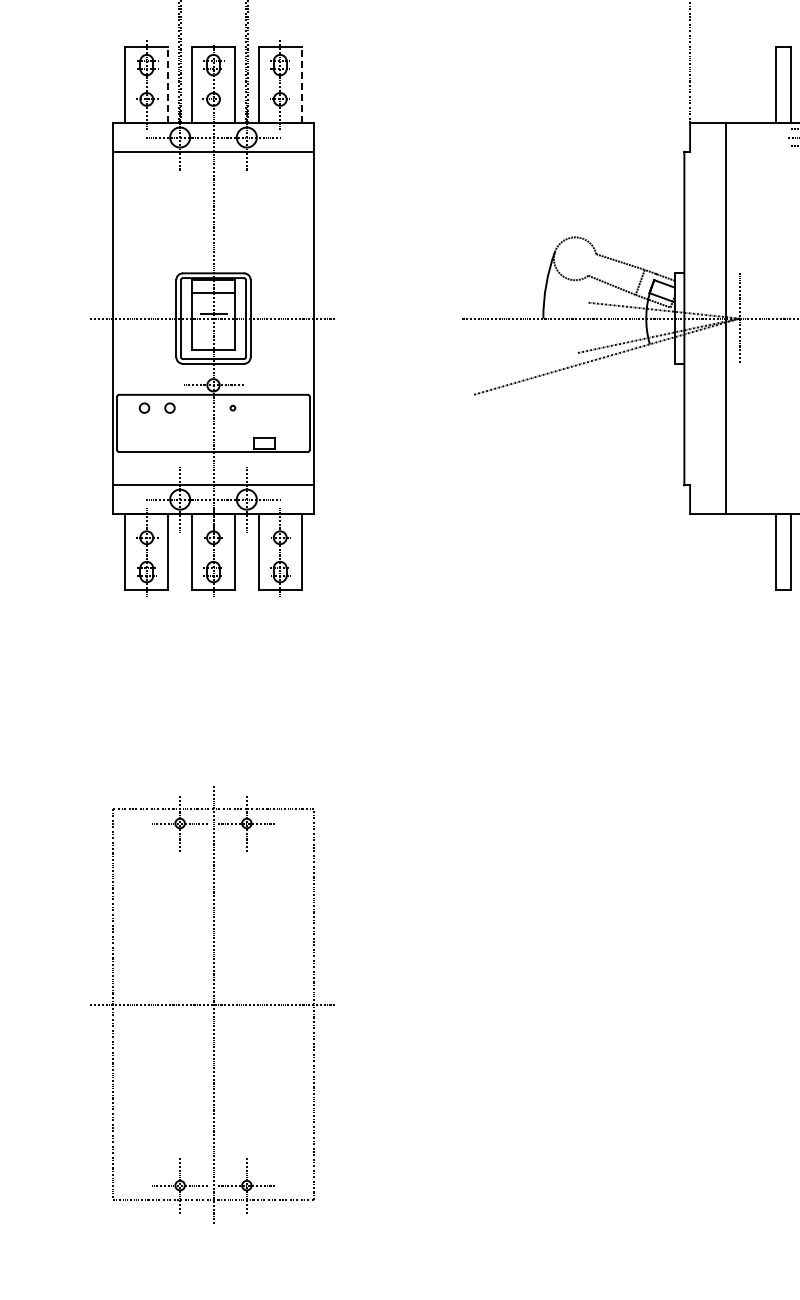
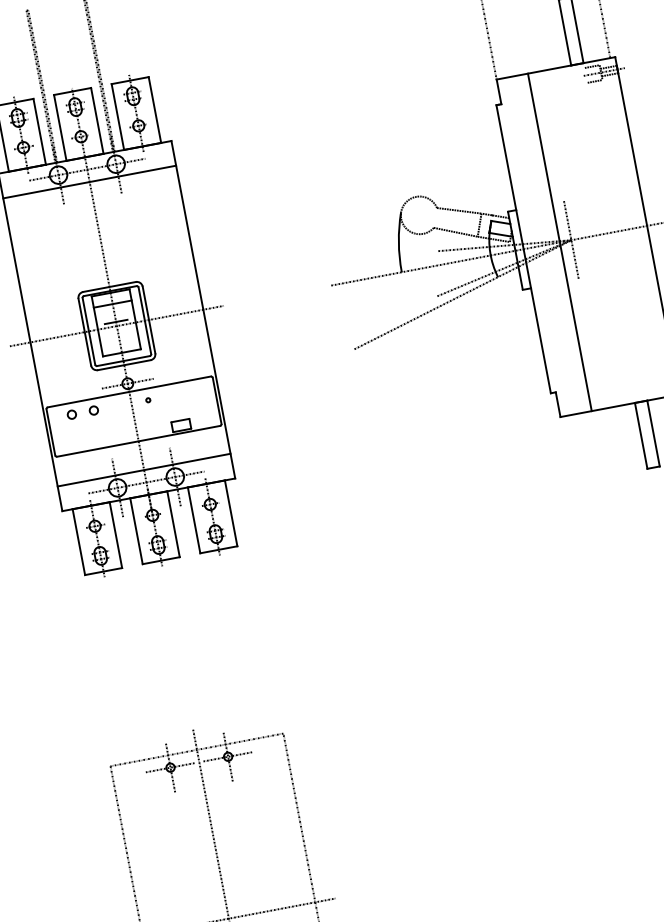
line: (168, 84) -> (39, 131), dashed -> solid
line: (301, 84) -> (154, 109), dashed -> solid

